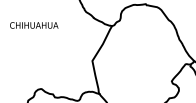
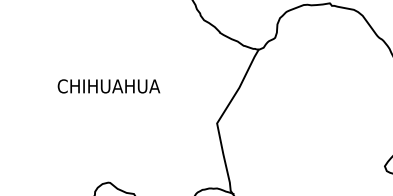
text: (34, 25) -> (109, 86), moved

